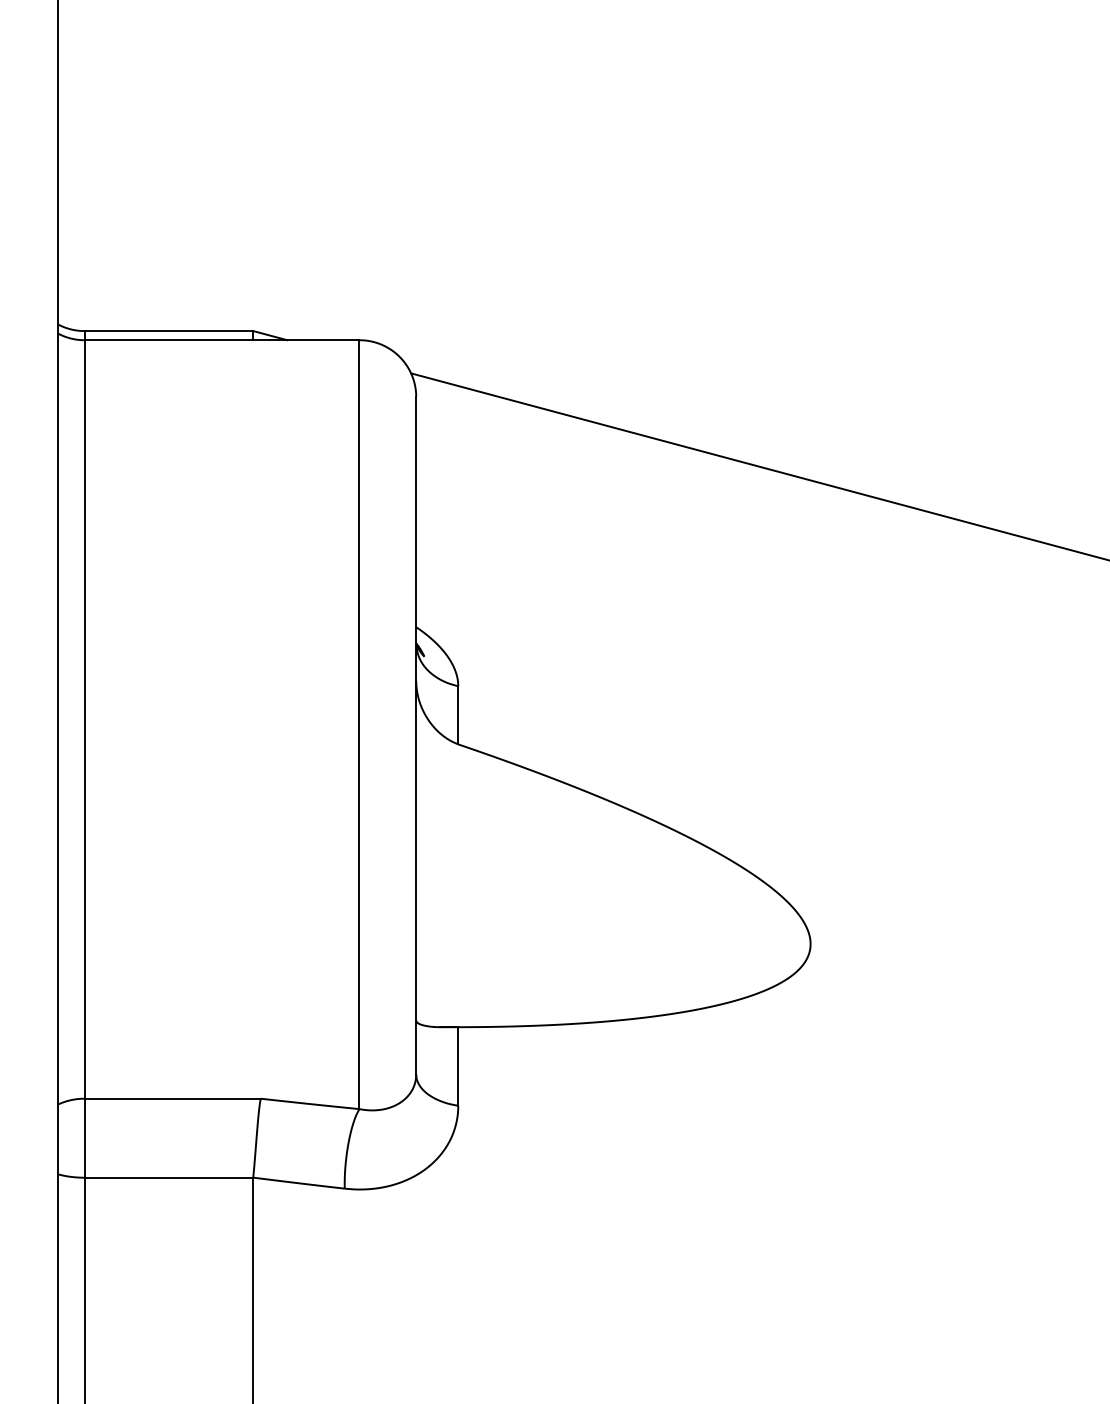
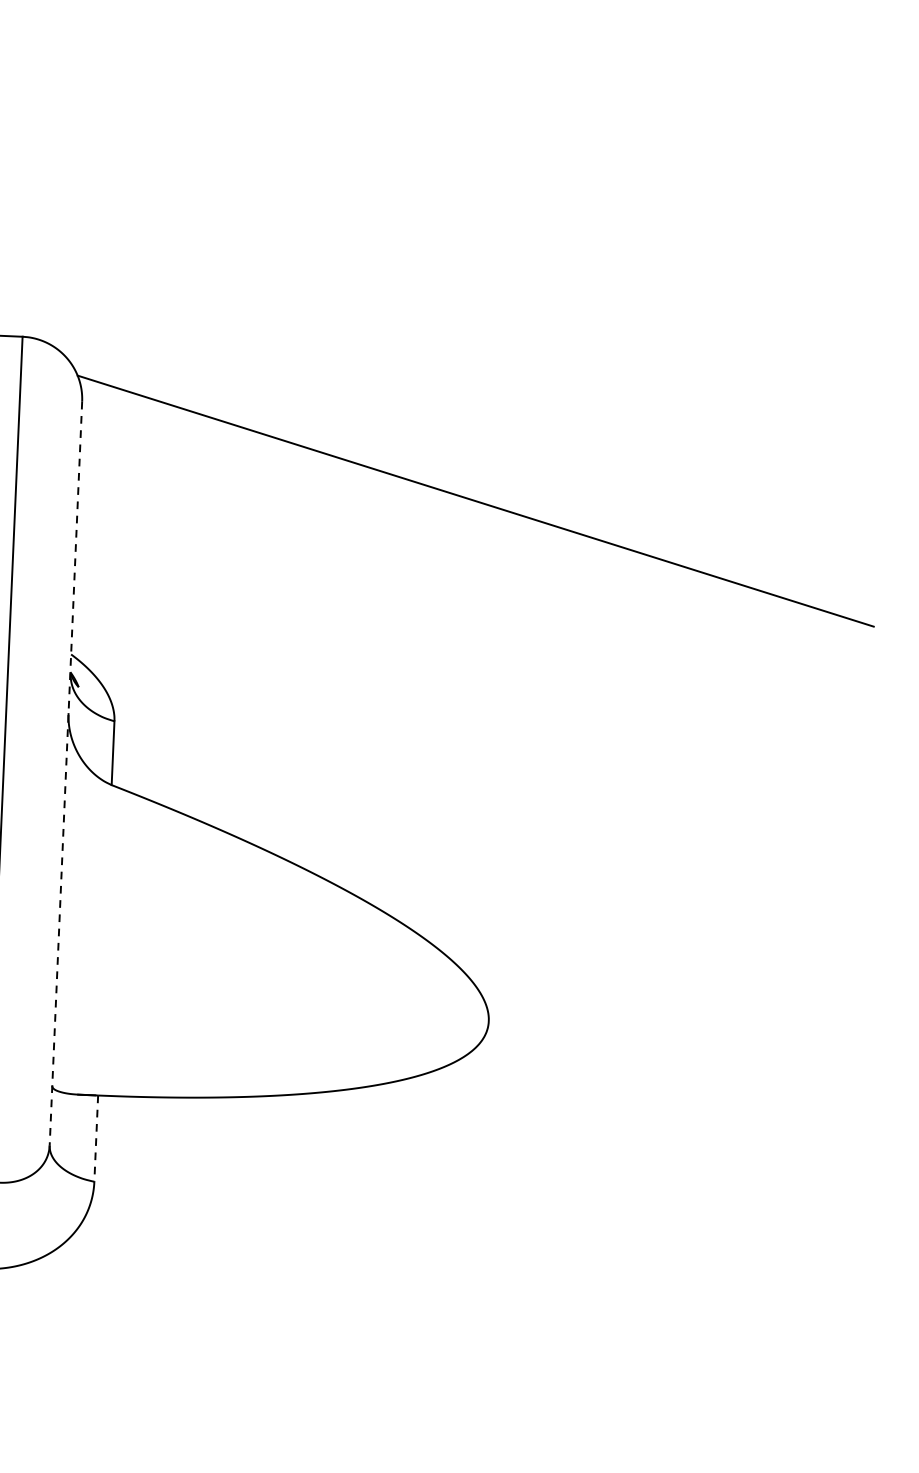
line: (416, 735) -> (66, 773), solid -> dashed
line: (458, 1067) -> (96, 1139), solid -> dashed

